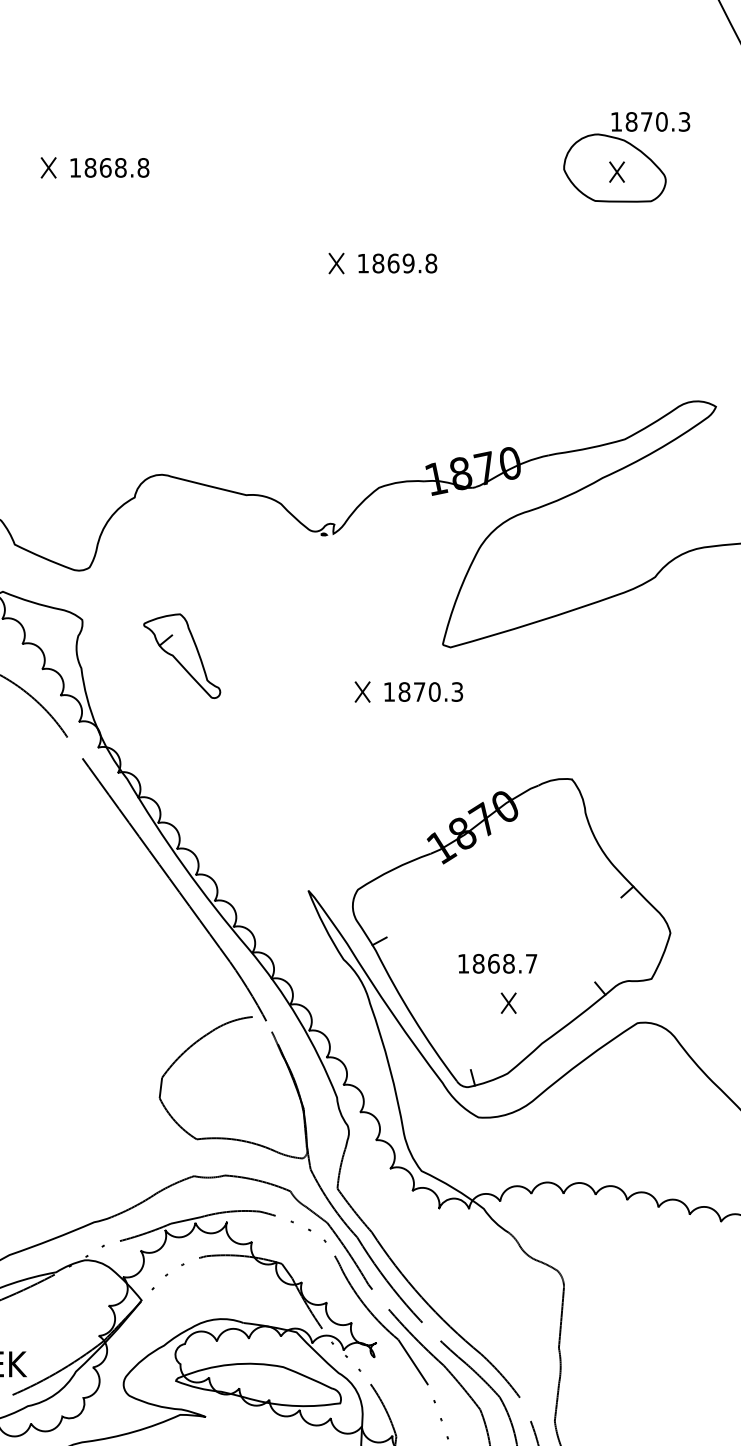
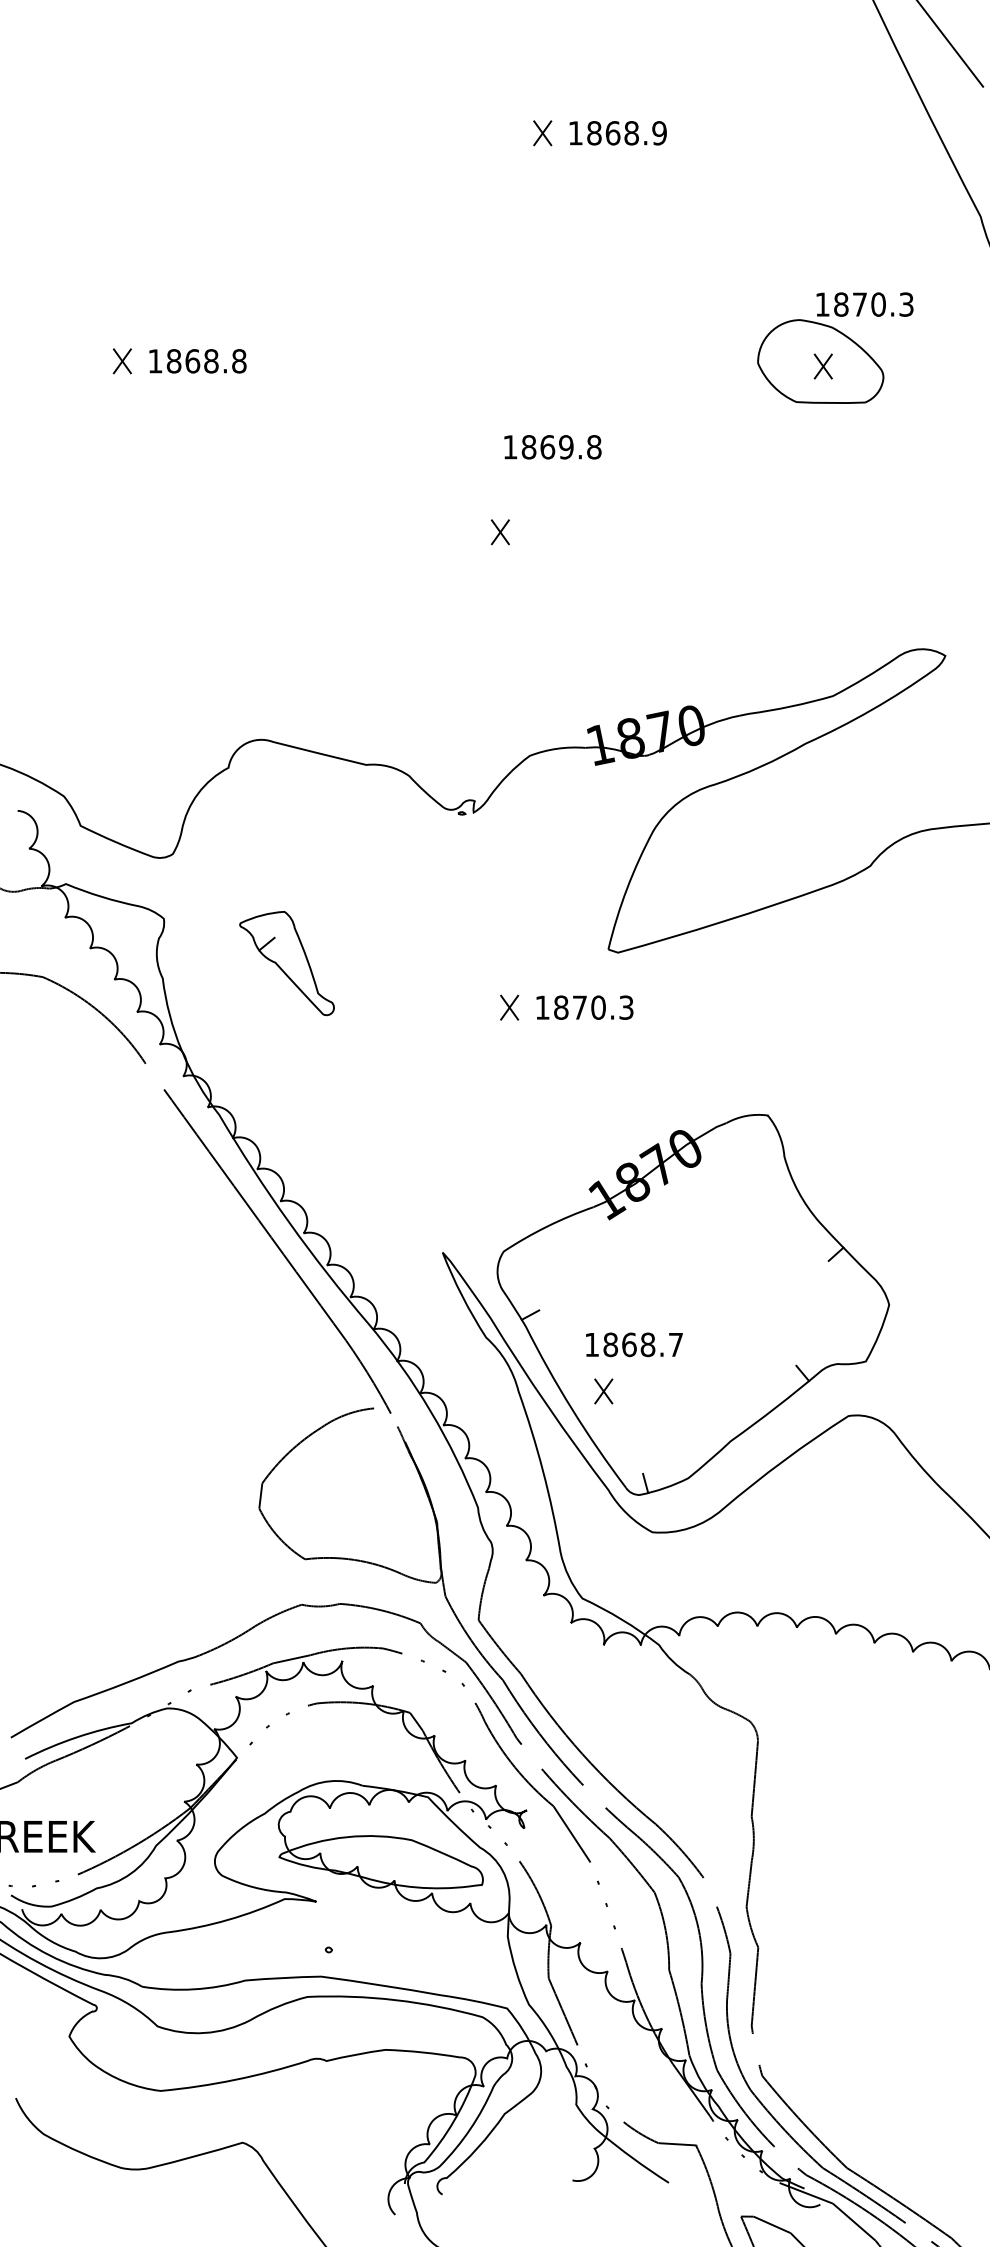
part: (335, 263) -> (499, 532), moved
text: (397, 263) -> (552, 447), moved
text: (497, 963) -> (634, 1344), moved
part: (508, 1003) -> (603, 1391), moved

